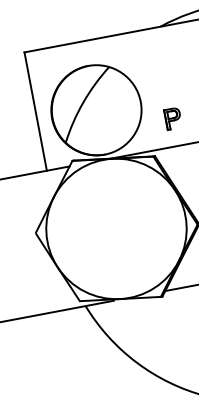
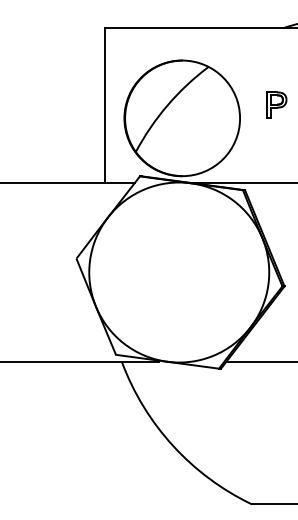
part: (172, 118) -> (276, 104), moved

